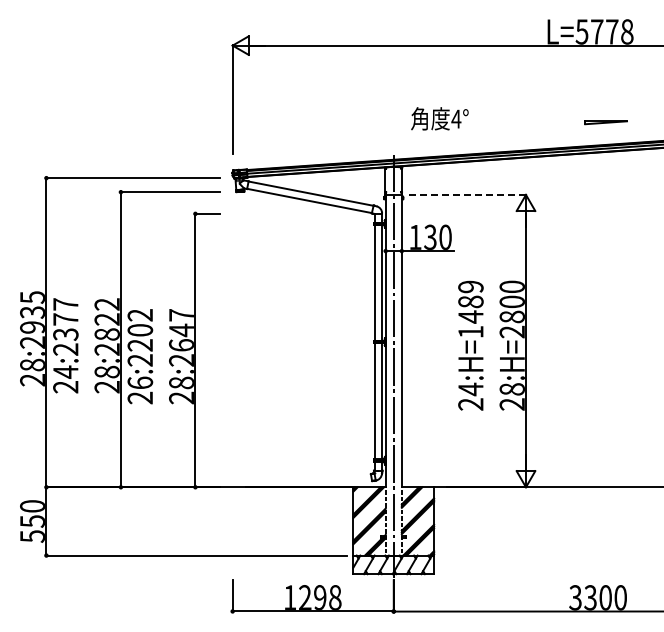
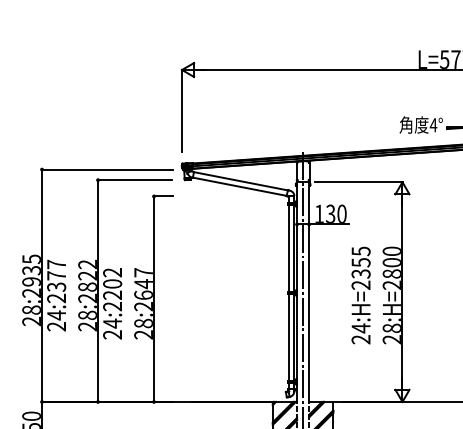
text: (439, 118) -> (420, 124), moved
line: (467, 194) -> (358, 181), dashed -> solid
text: (470, 309) -> (360, 268), 24:H=1489 -> 24:H=2355
text: (140, 382) -> (112, 323), 26:2202 -> 24:2202

